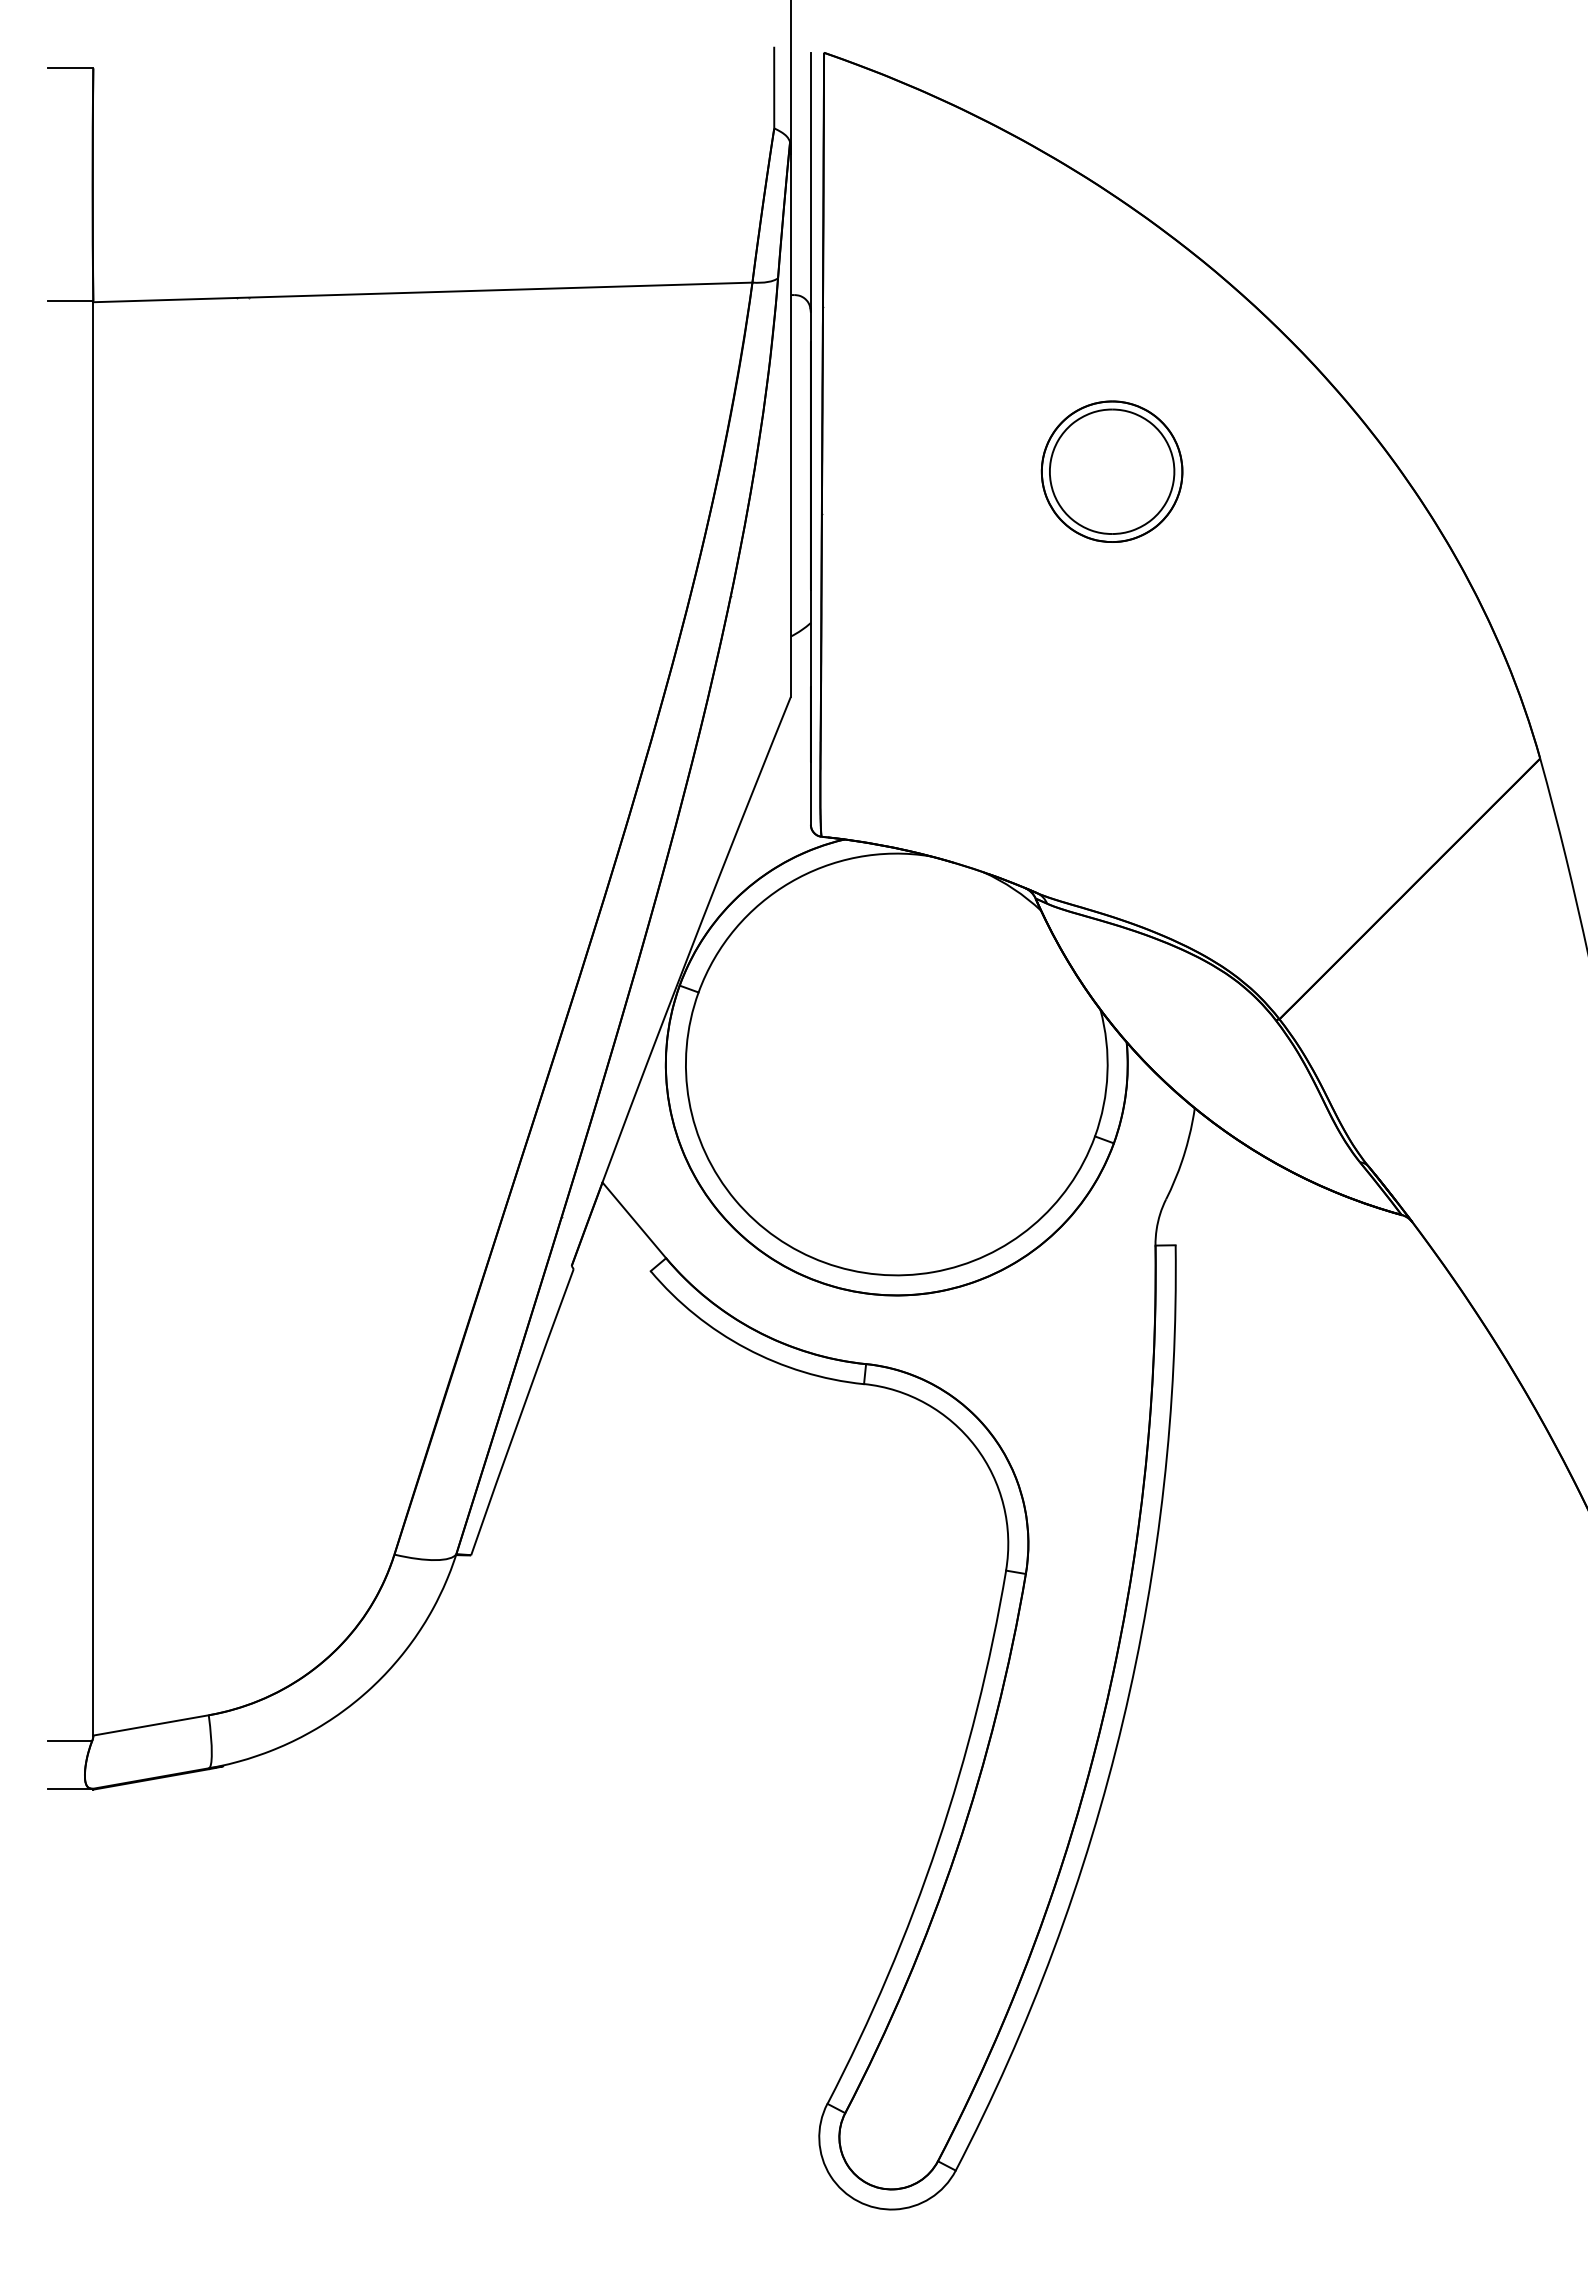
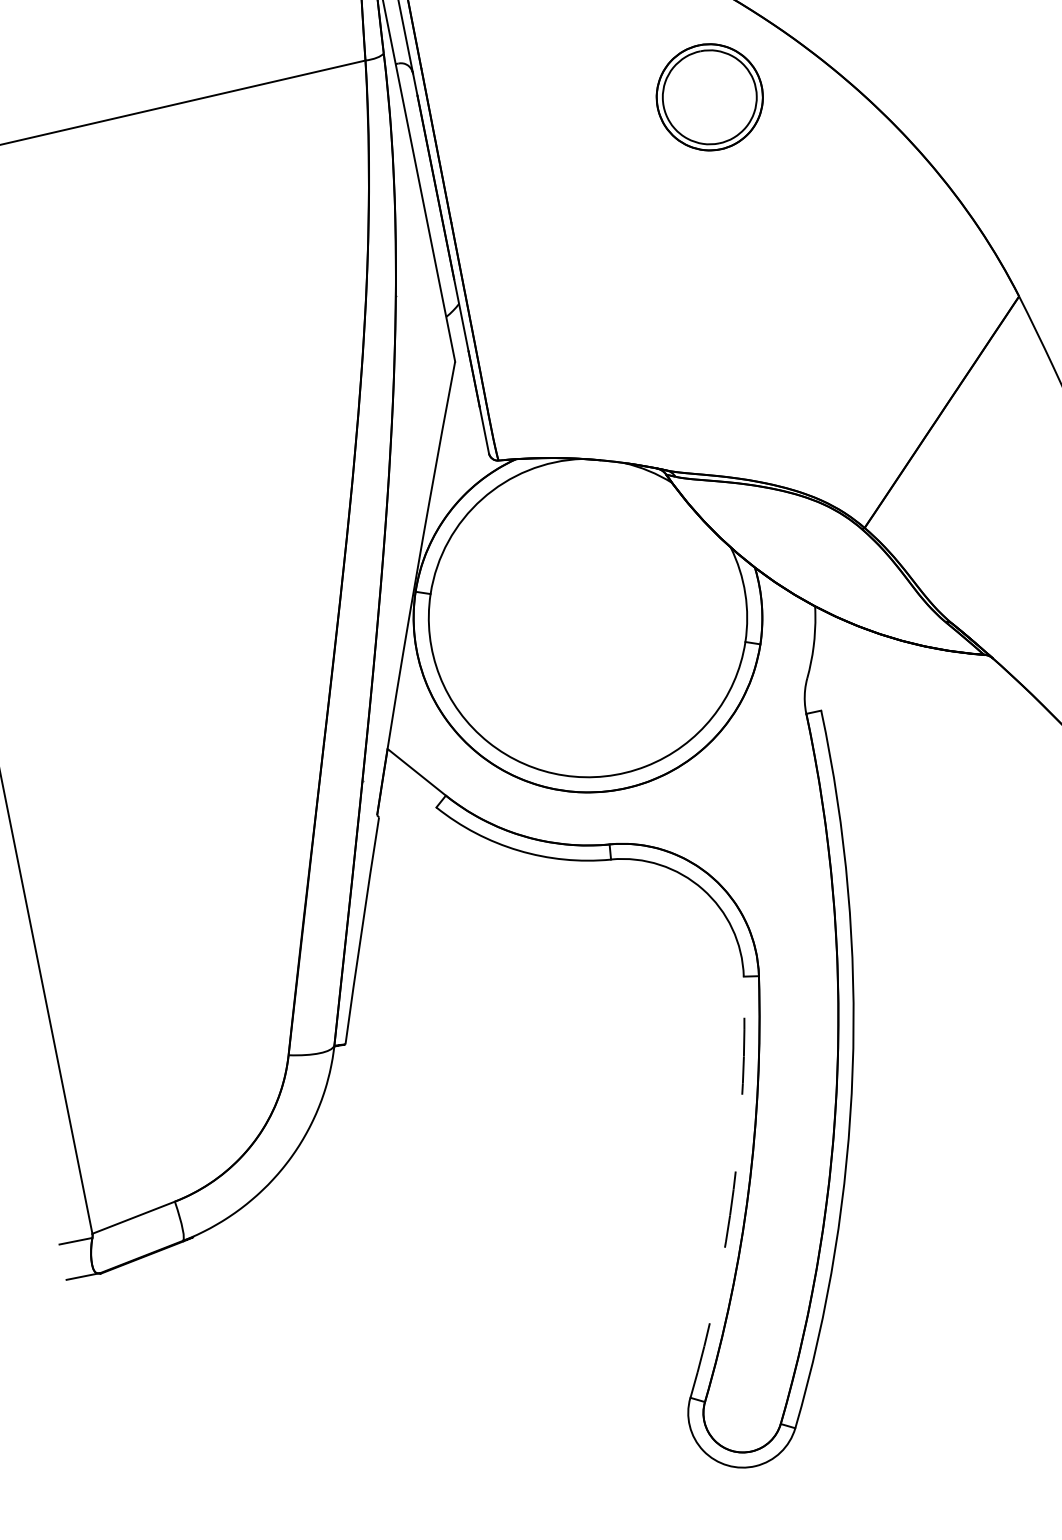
part: (1111, 471) -> (709, 97), moved
arc: (937, 1844) -> (733, 1189), solid -> dashed

